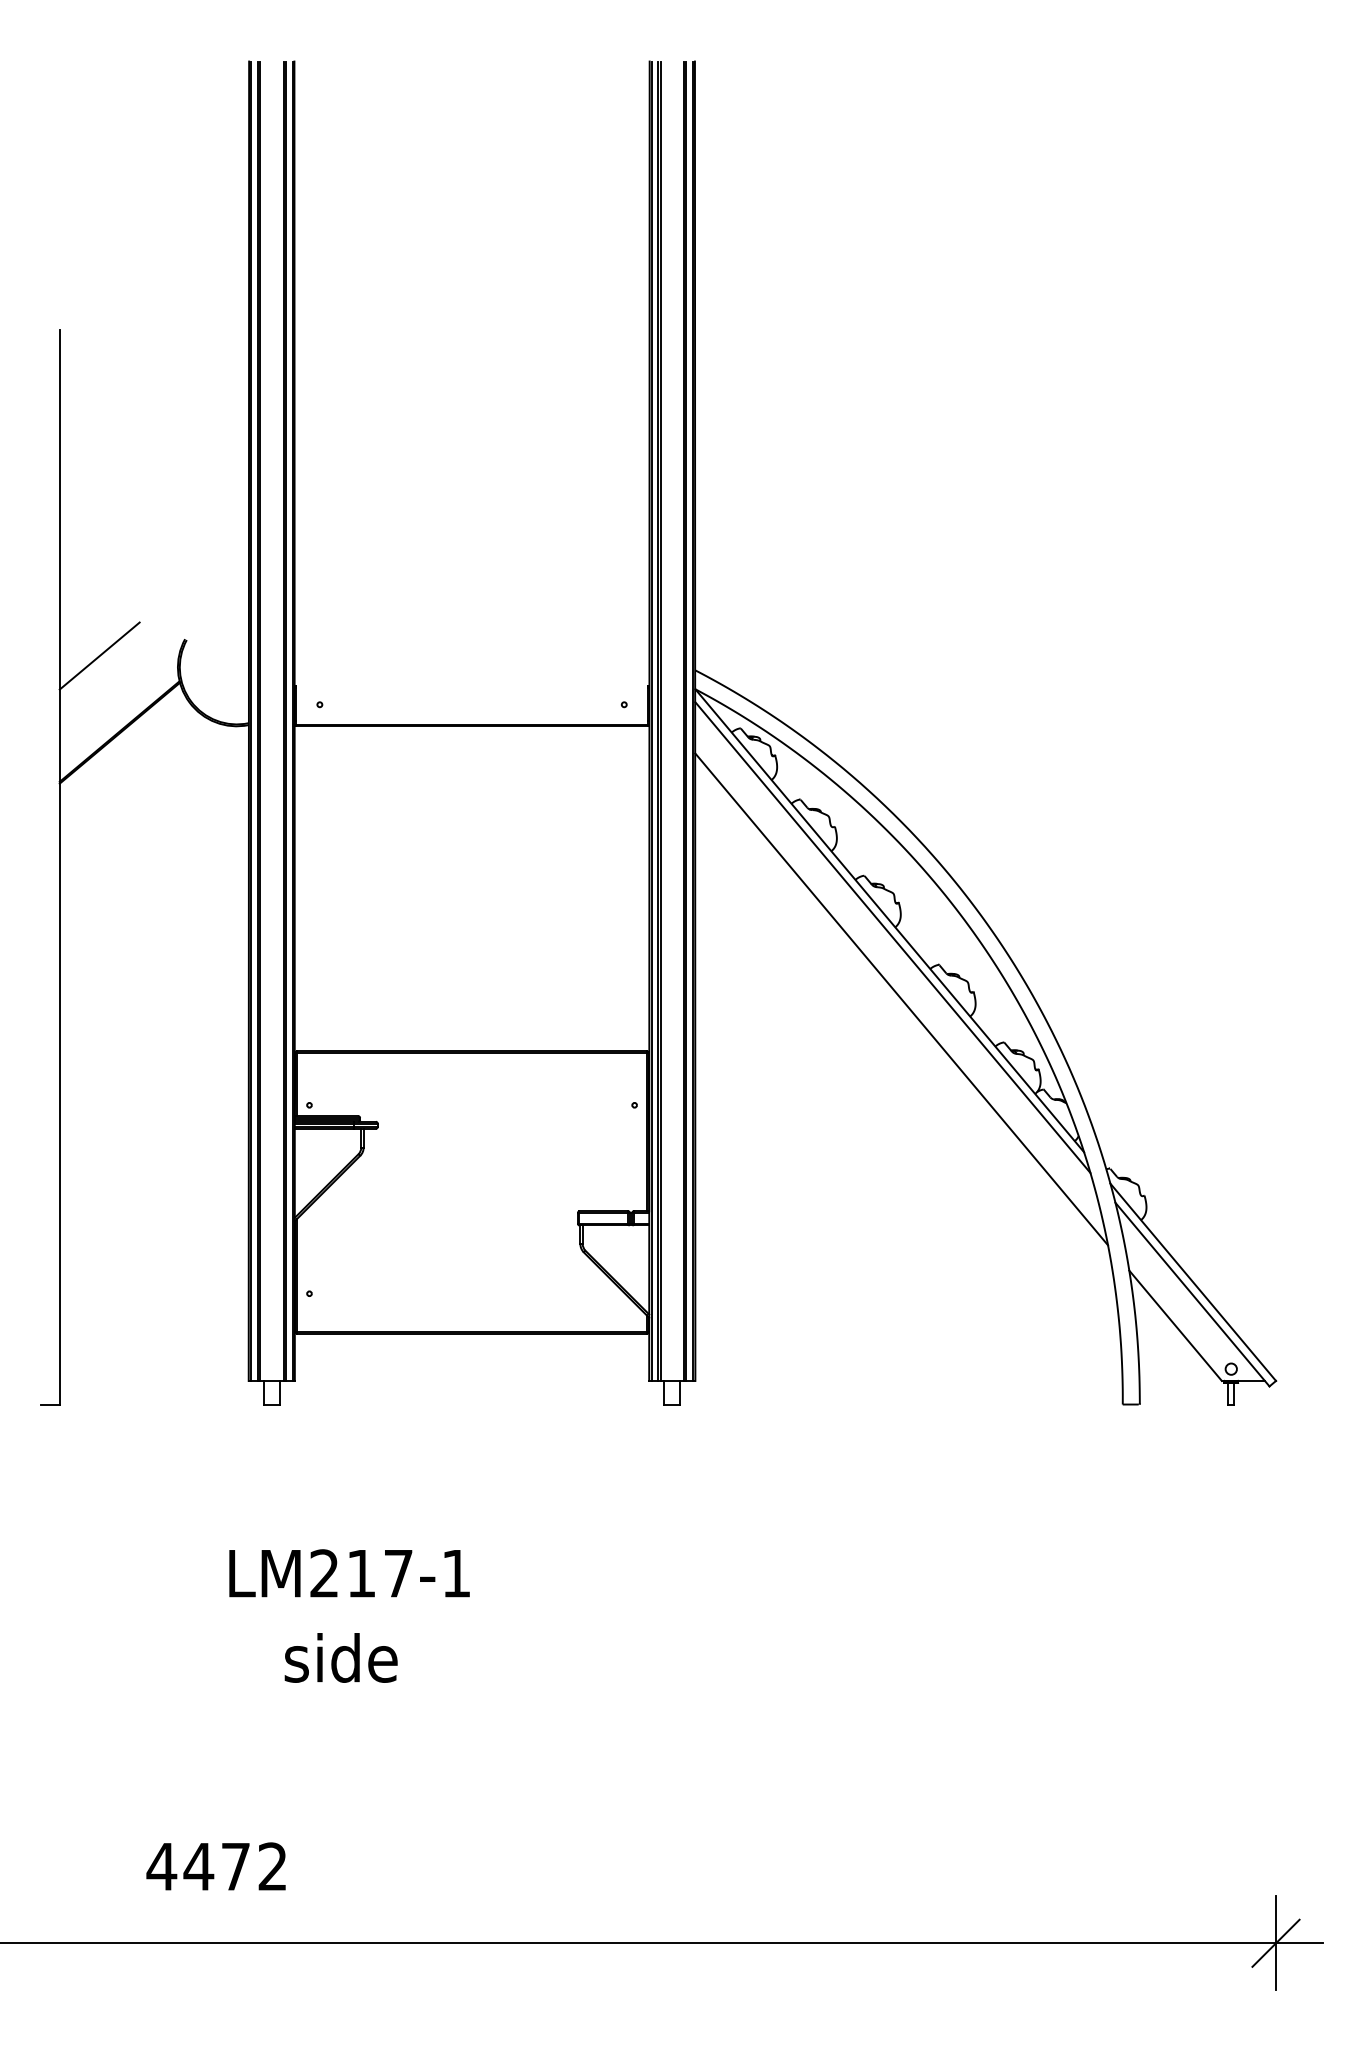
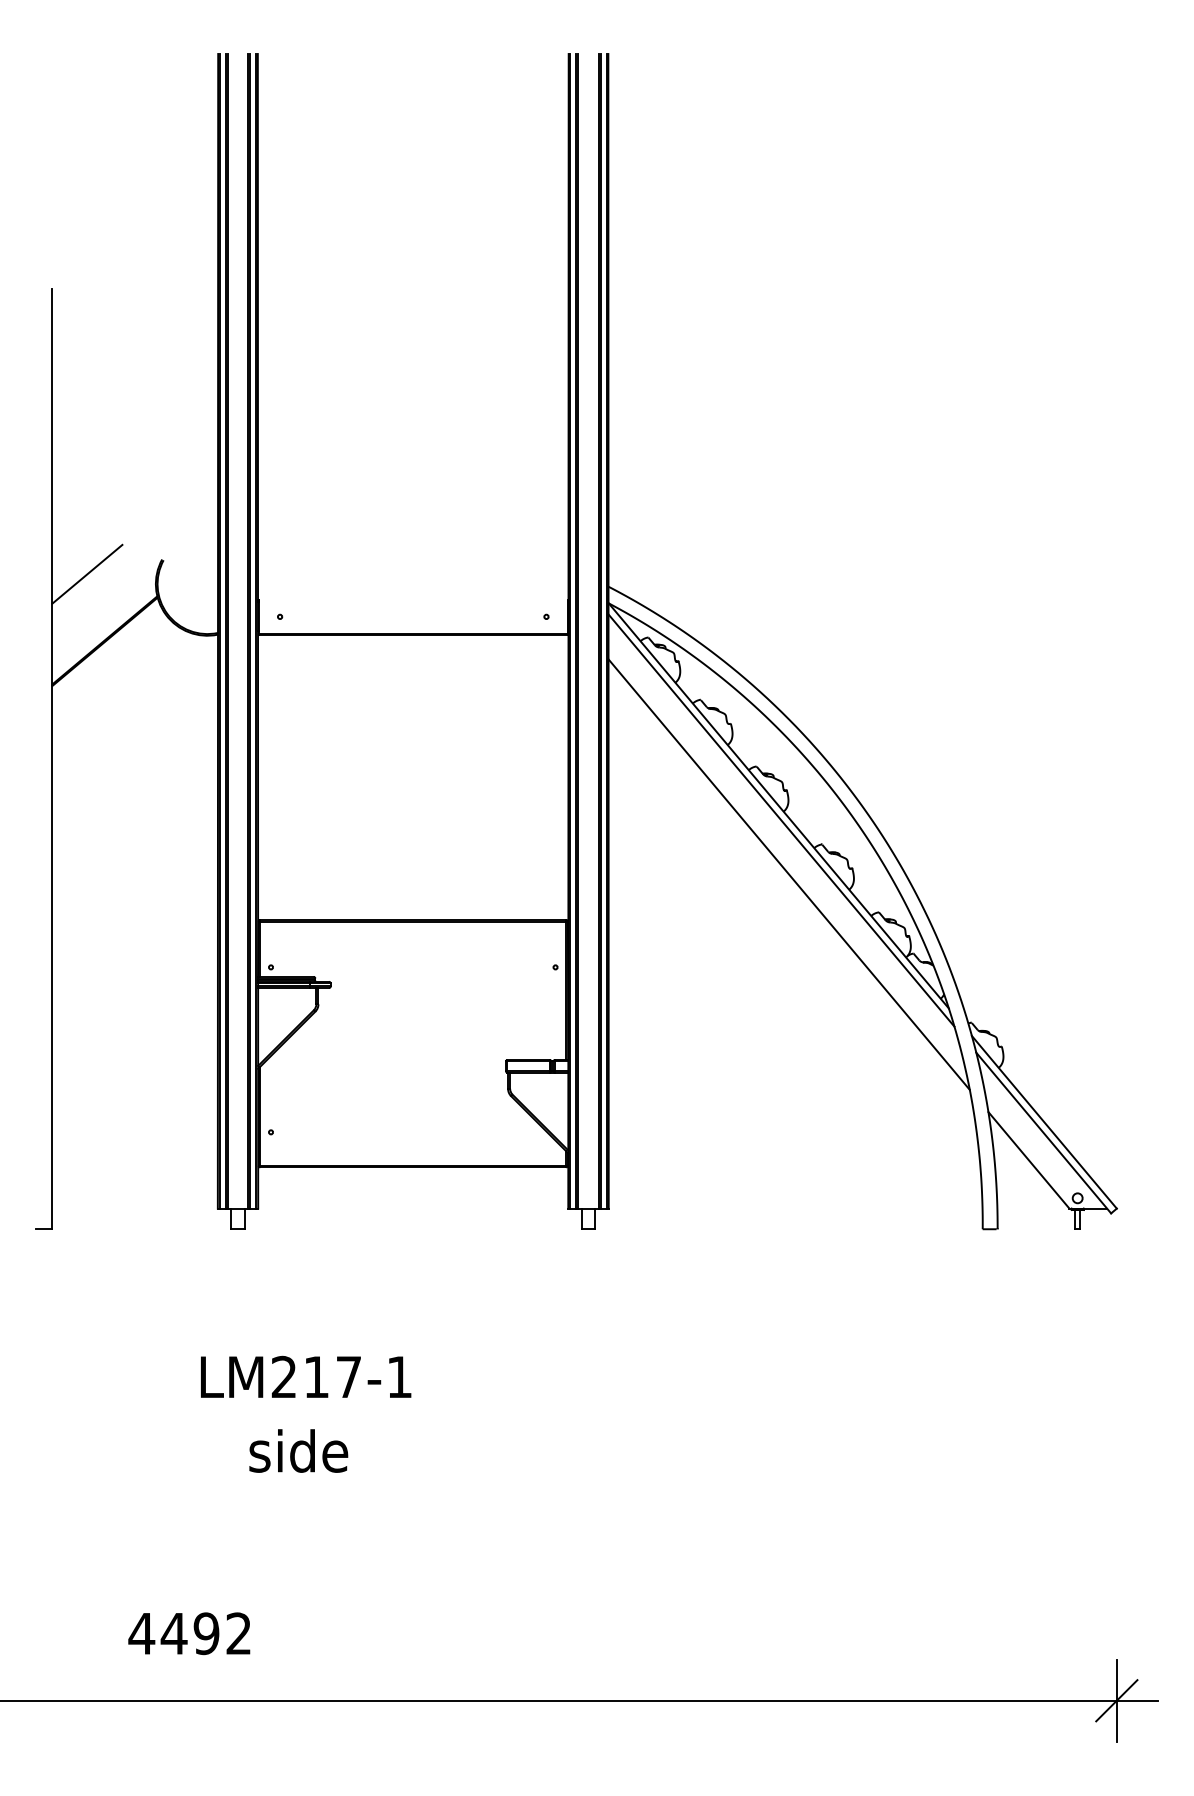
text: (235, 1866) -> (206, 1633), 4472 -> 4492

